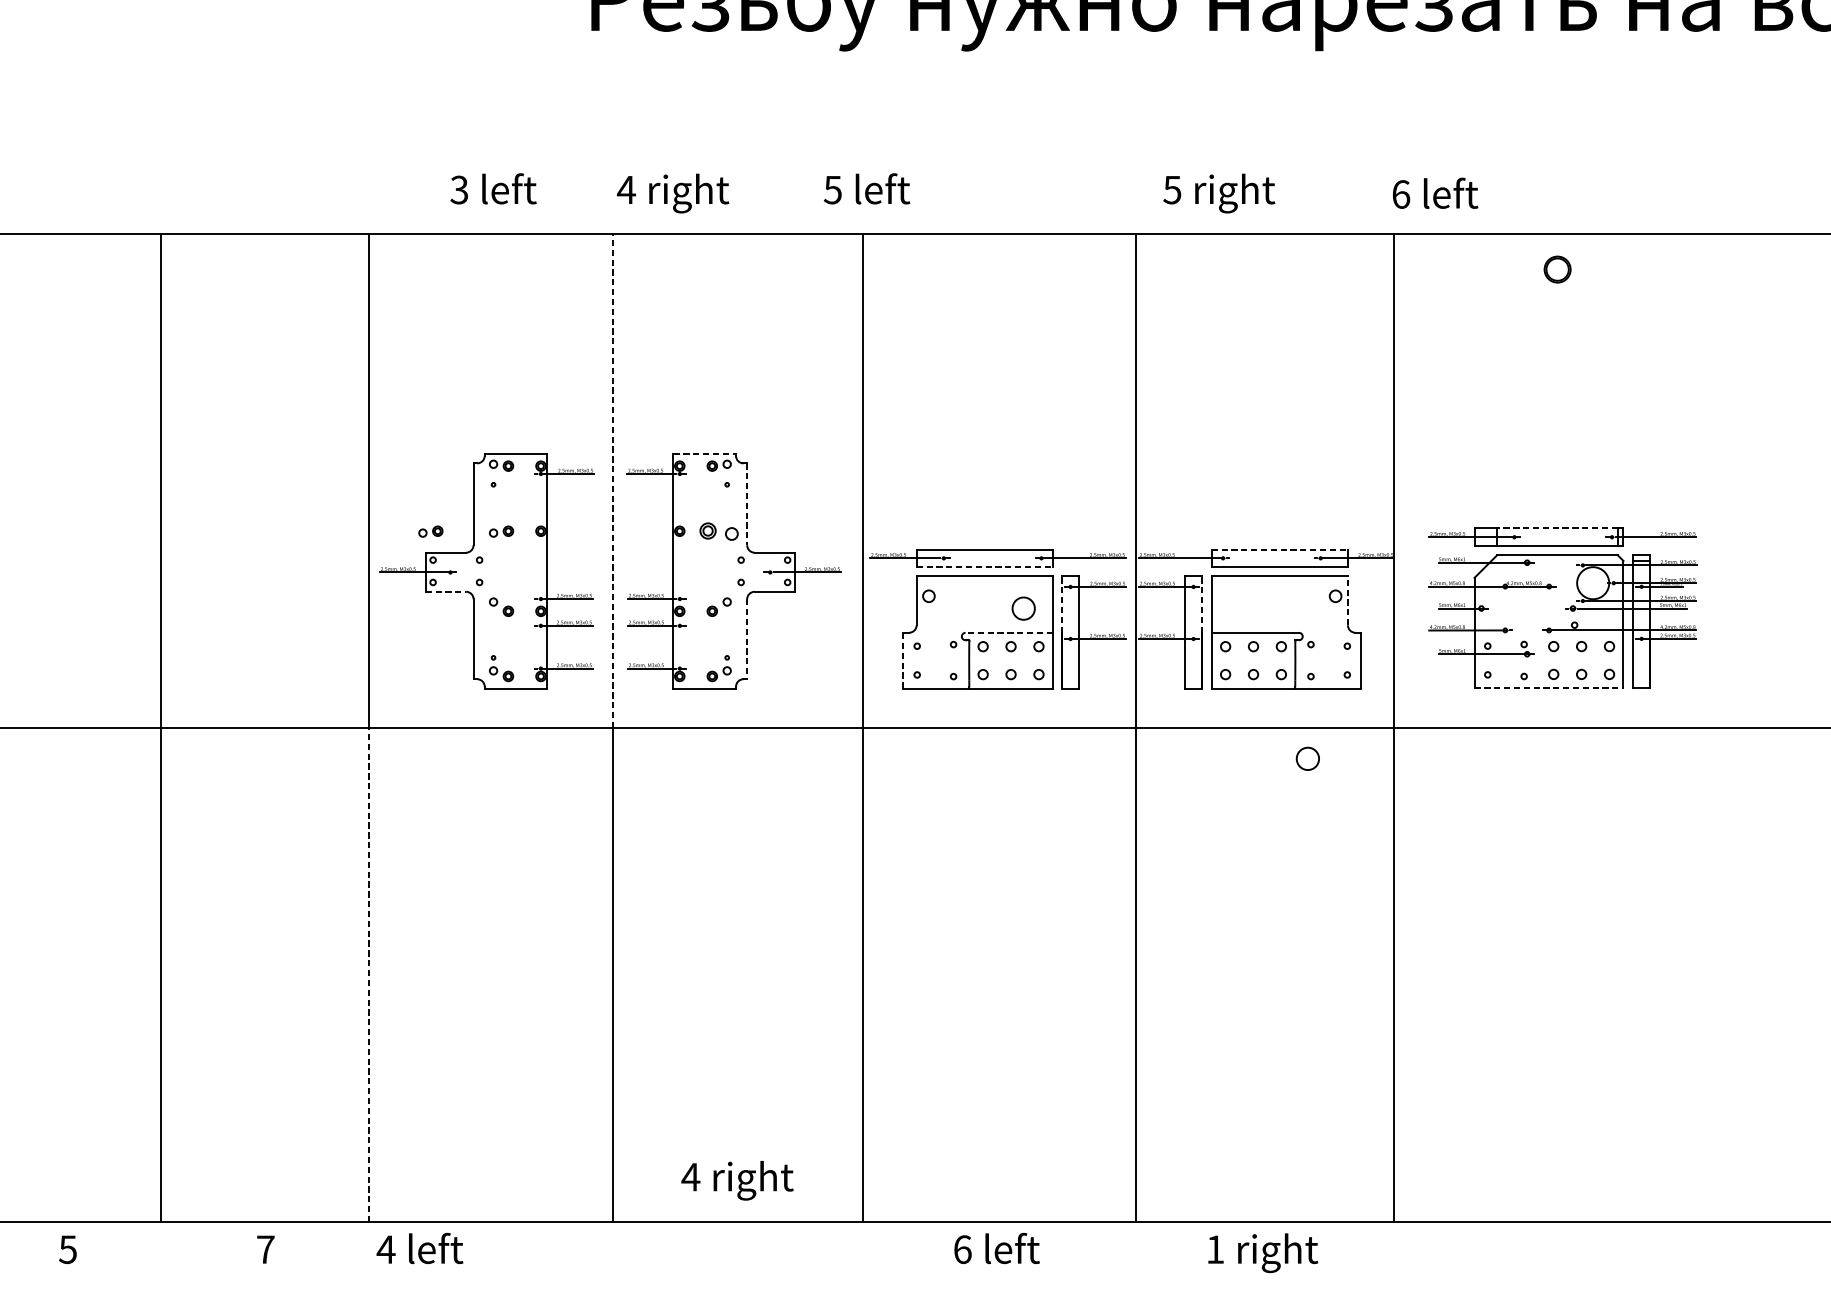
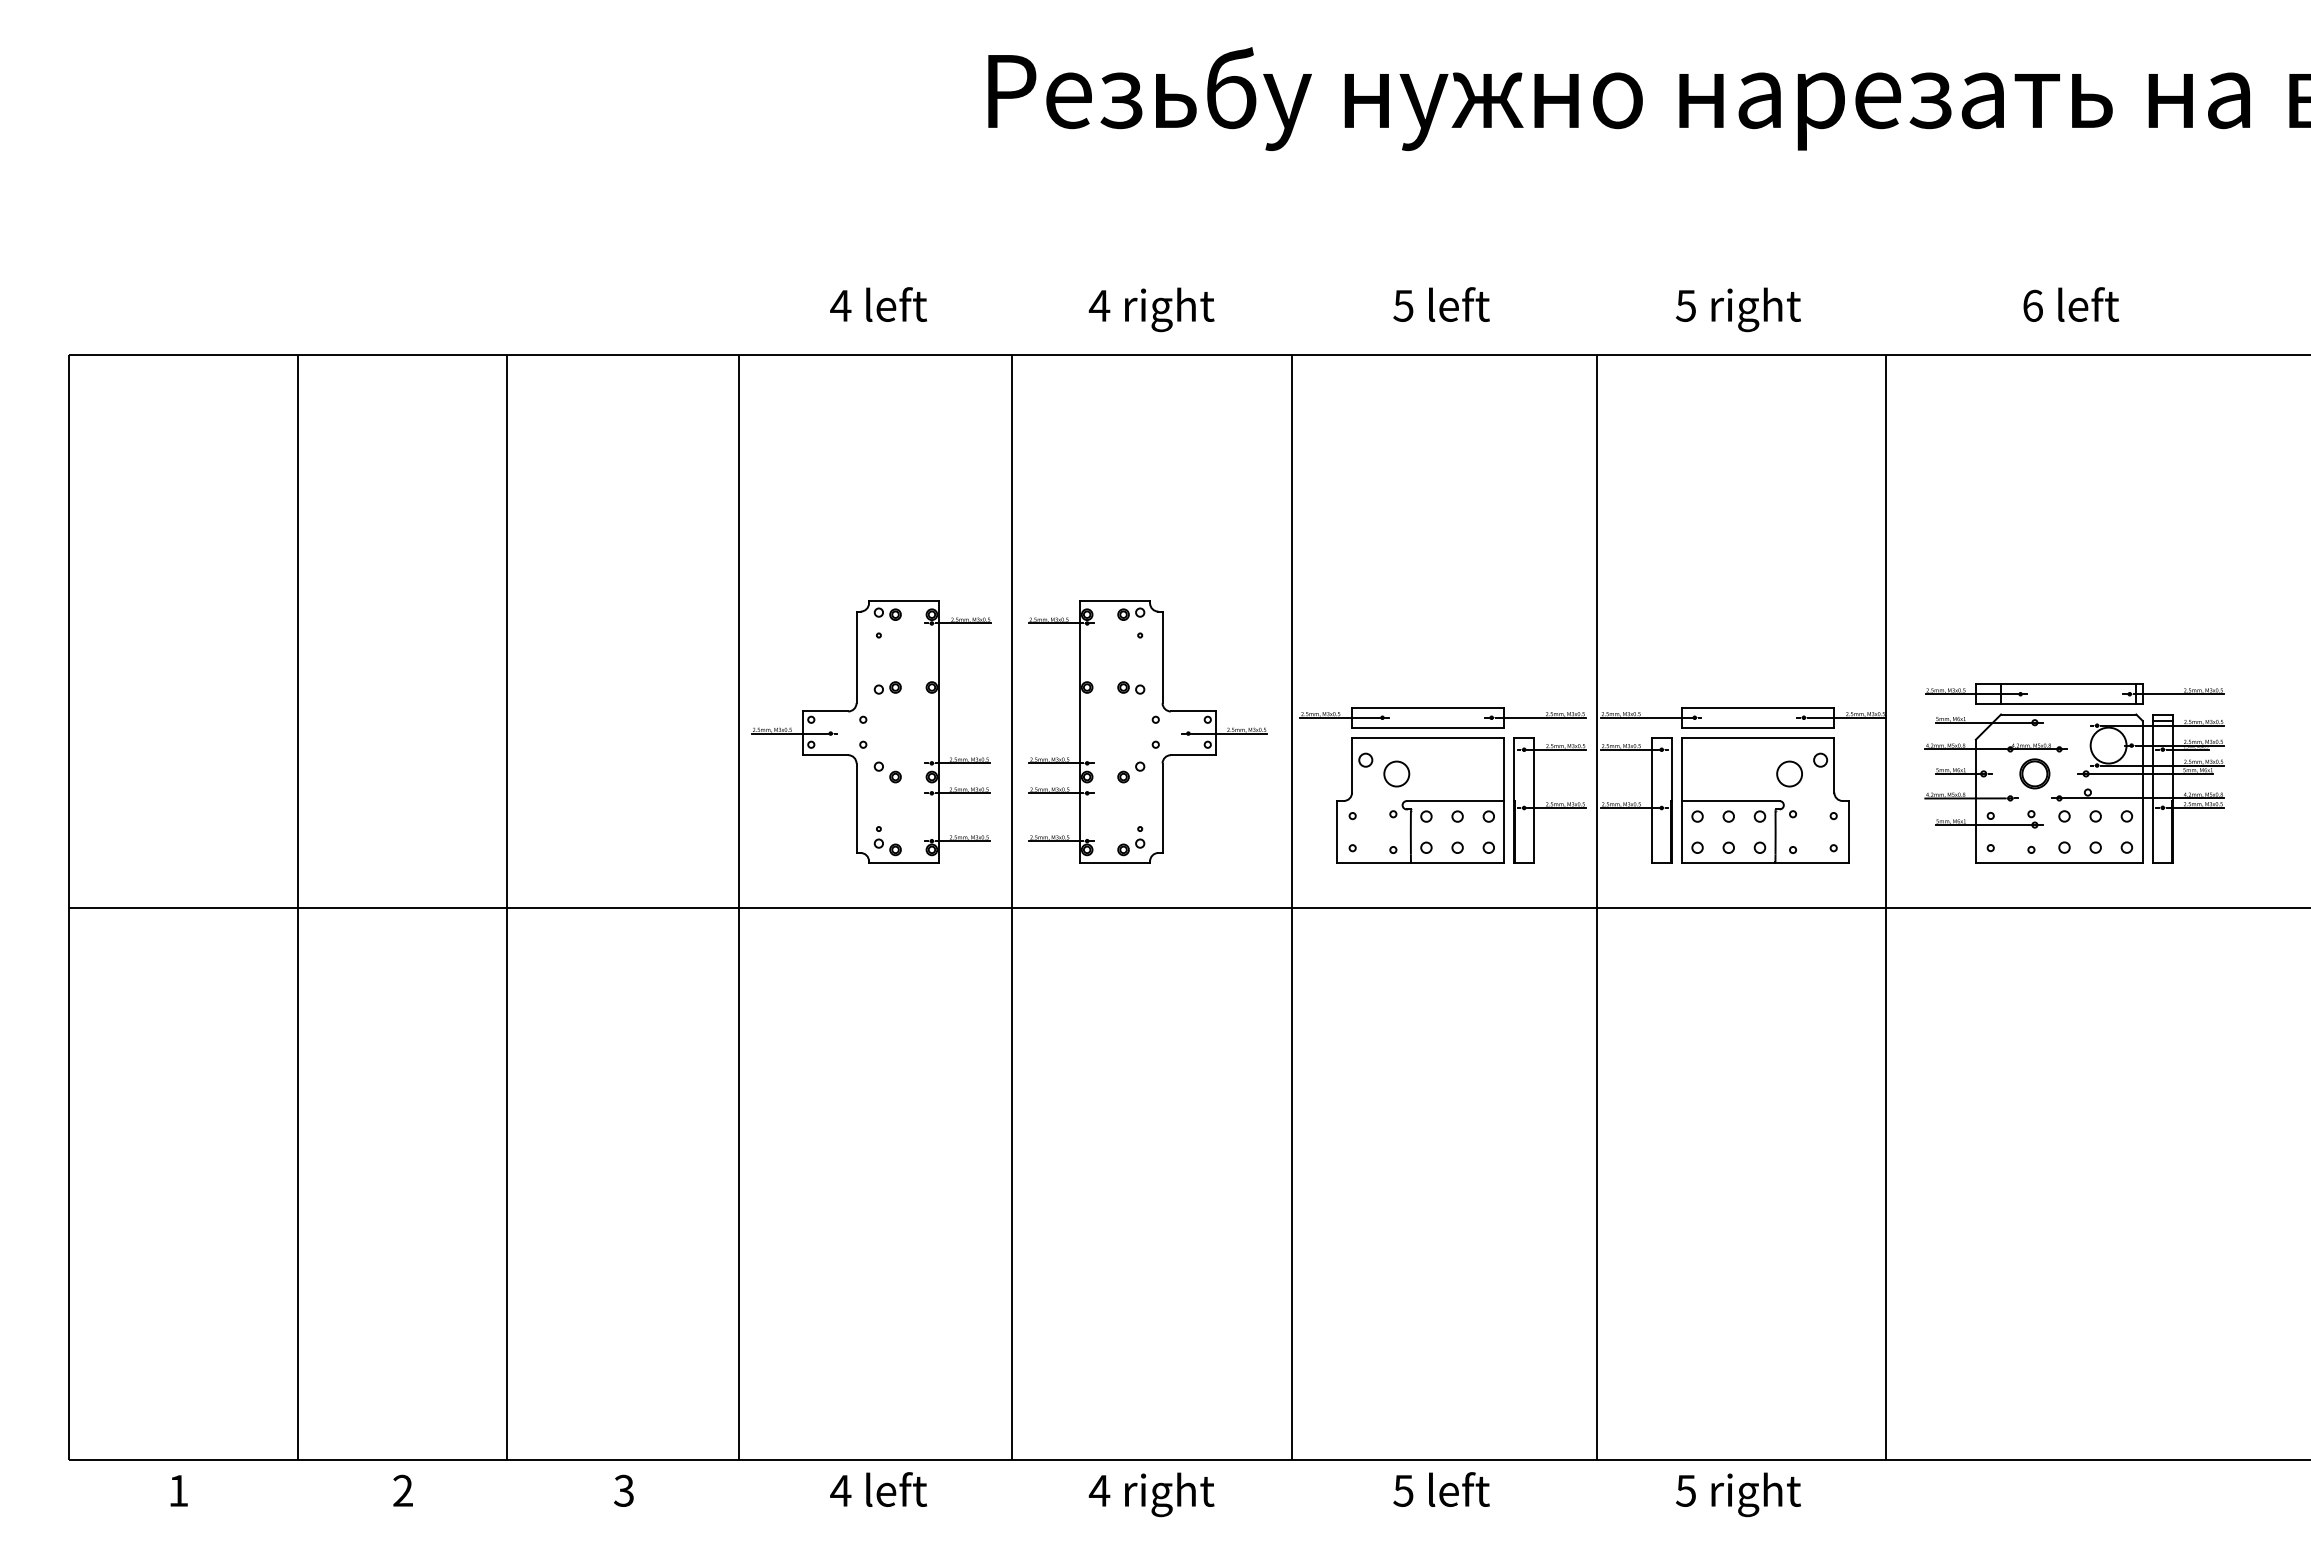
text: (866, 188) -> (1441, 304), moved
text: (459, 189) -> (840, 305), 3 -> 4
text: (672, 193) -> (1151, 309), moved
text: (1219, 193) -> (1738, 309), moved
text: (1435, 193) -> (2071, 304), moved
part: (1557, 269) -> (2034, 773), moved
line: (705, 454) -> (1115, 601), dashed -> solid
line: (613, 480) -> (1012, 630), dashed -> solid
line: (747, 504) -> (1162, 657), dashed -> solid
line: (1557, 528) -> (2068, 684), dashed -> solid
part: (430, 531) -> (808, 687), removed
part: (719, 531) -> (1131, 687), size x0.62
line: (1280, 549) -> (1758, 707), dashed -> solid
line: (984, 567) -> (1428, 727), dashed -> solid
line: (445, 592) -> (825, 755), dashed -> solid
line: (1348, 600) -> (1834, 764), dashed -> solid
line: (1061, 604) -> (1514, 769), dashed -> solid
line: (1202, 604) -> (1671, 769), dashed -> solid
circle: (1023, 608) -> (1396, 773), moved
line: (1009, 633) -> (1455, 801), dashed -> solid
line: (747, 639) -> (1162, 808), dashed -> solid
line: (903, 660) -> (1337, 831), dashed -> solid
line: (1549, 688) -> (2059, 863), dashed -> solid
circle: (1307, 758) -> (1789, 773), moved
line: (368, 974) -> (739, 1183), dashed -> solid
text: (737, 1180) -> (1151, 1494), moved
text: (419, 1248) -> (878, 1489), moved
text: (67, 1249) -> (402, 1490), 5 -> 2
text: (266, 1249) -> (624, 1490), 7 -> 3
text: (962, 1249) -> (1403, 1490), 6 -> 5
text: (1214, 1249) -> (1685, 1490), 1 -> 5

